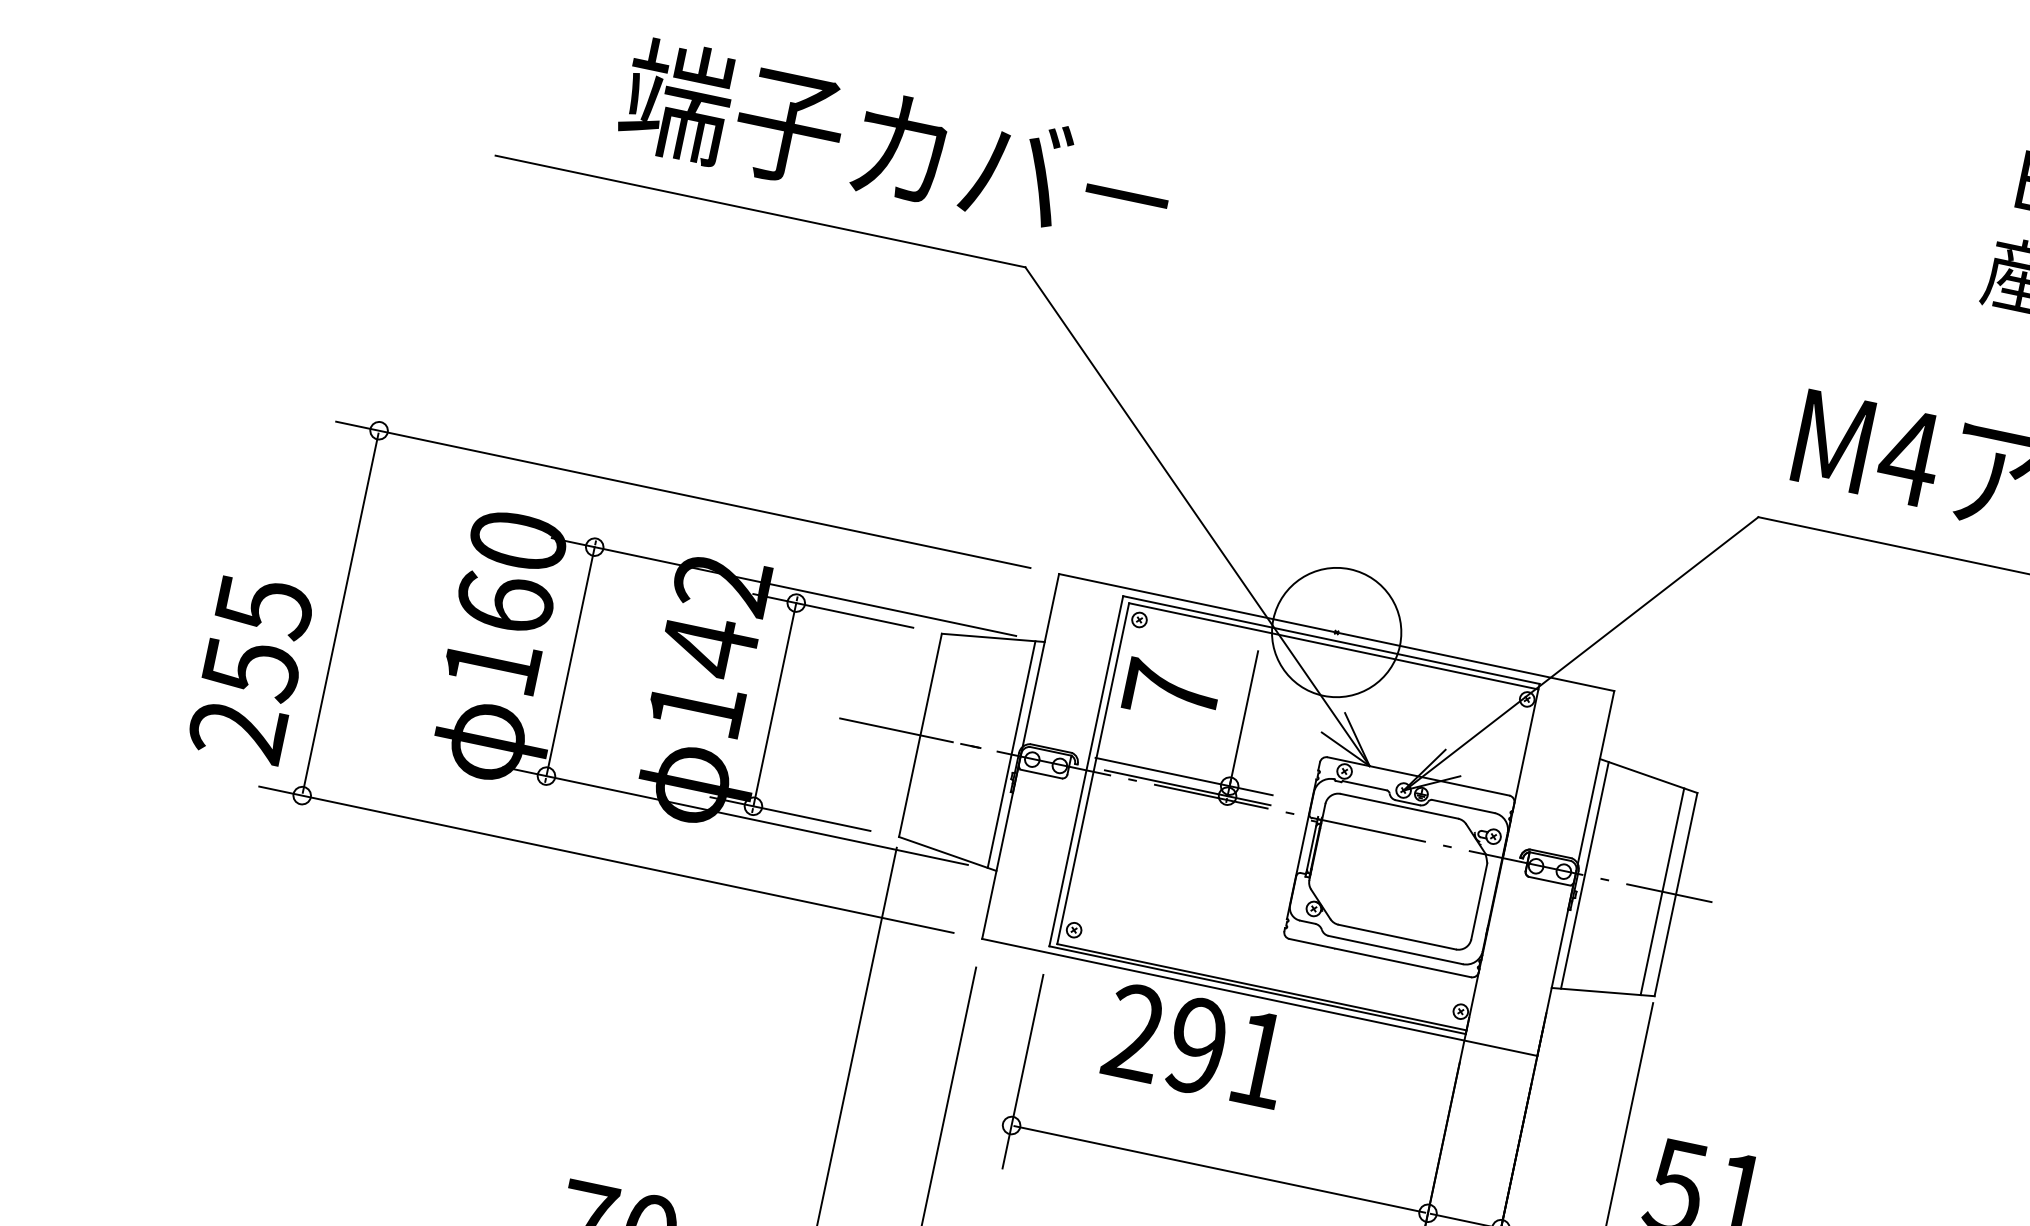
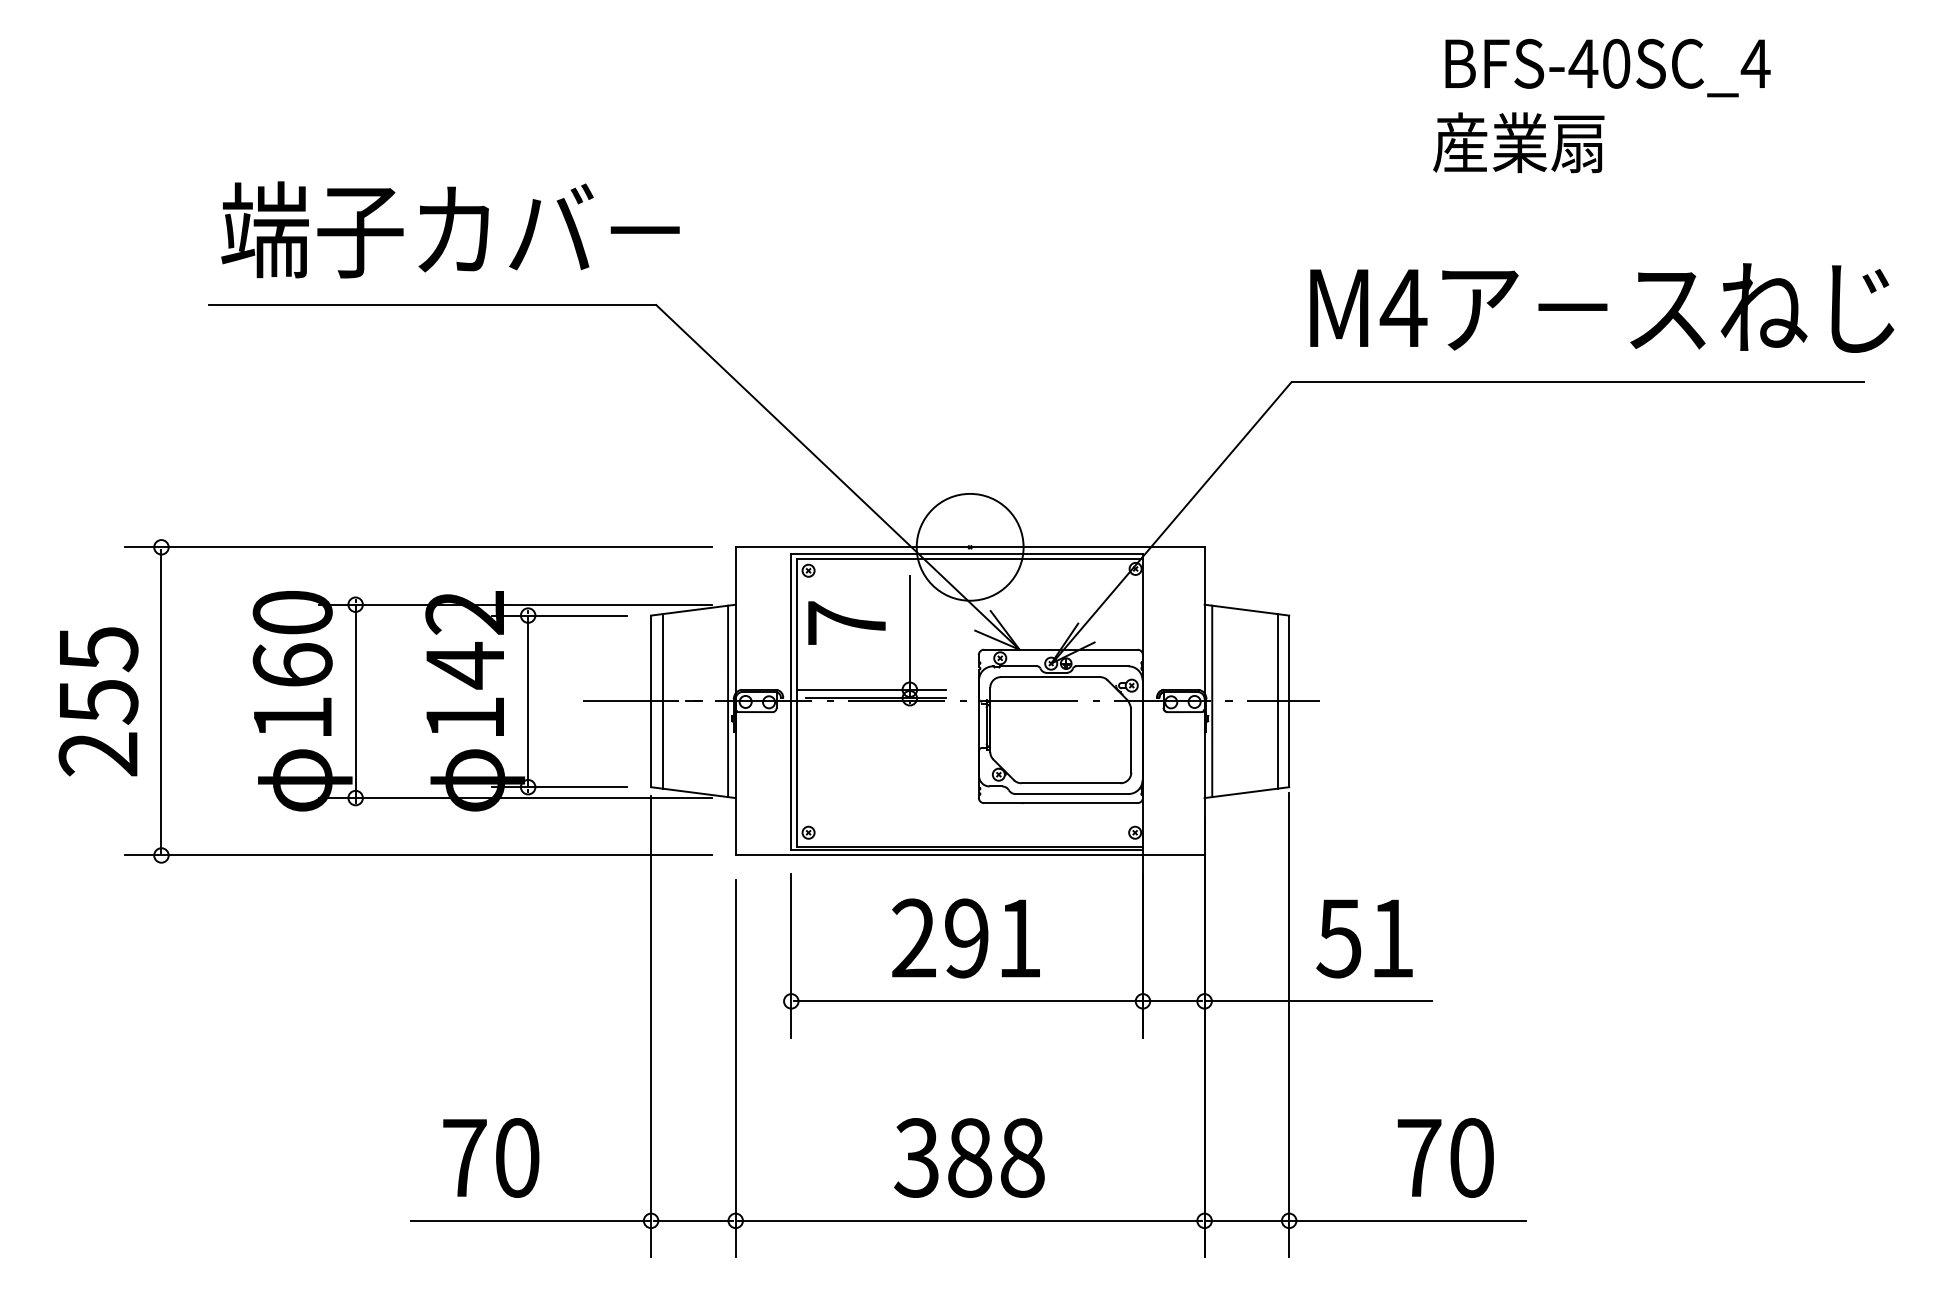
text: (896, 146) -> (450, 229), moved
text: (251, 668) -> (98, 701), moved
line: (933, 738) -> (662, 701), added
text: (1195, 1045) -> (965, 938), moved

